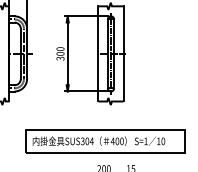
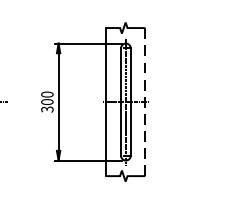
line: (123, 53) -> (145, 101), solid -> dashed

